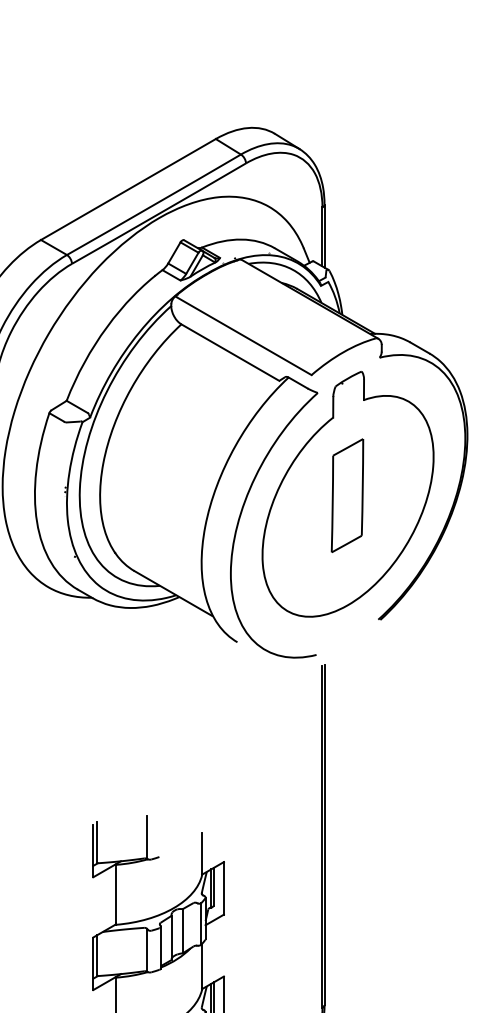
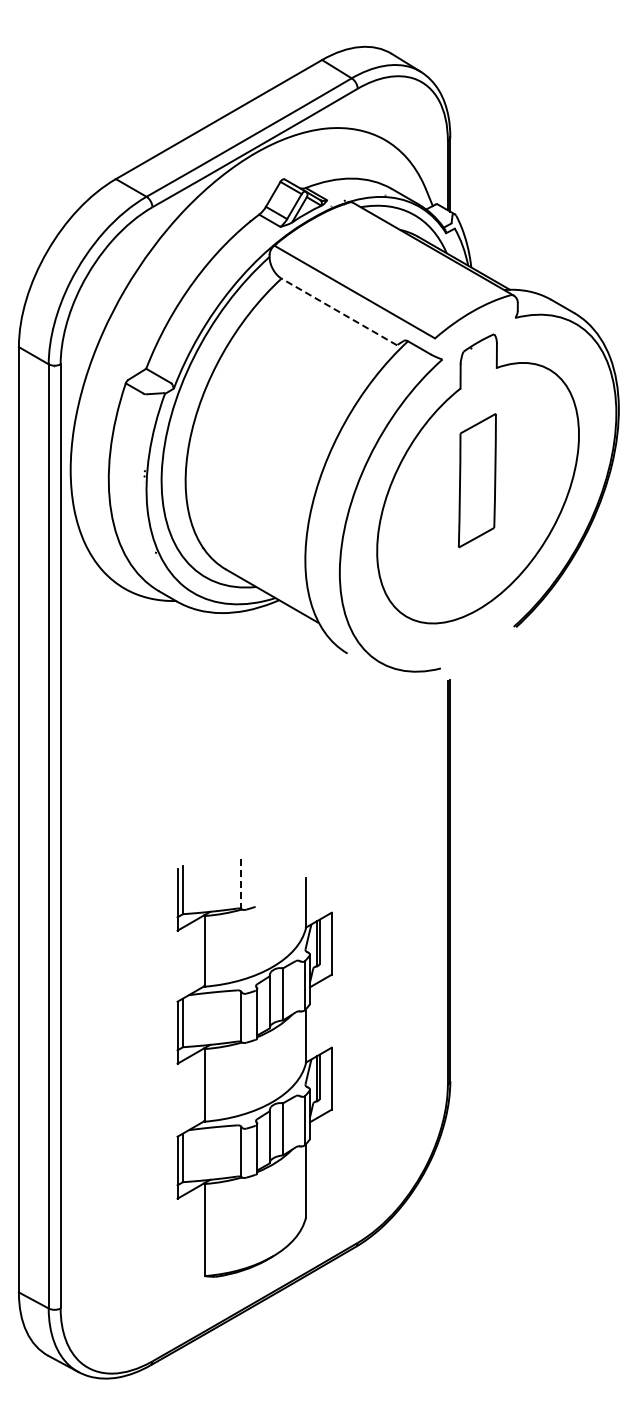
line: (230, 352) -> (339, 311), solid -> dashed
line: (147, 838) -> (241, 884), solid -> dashed

